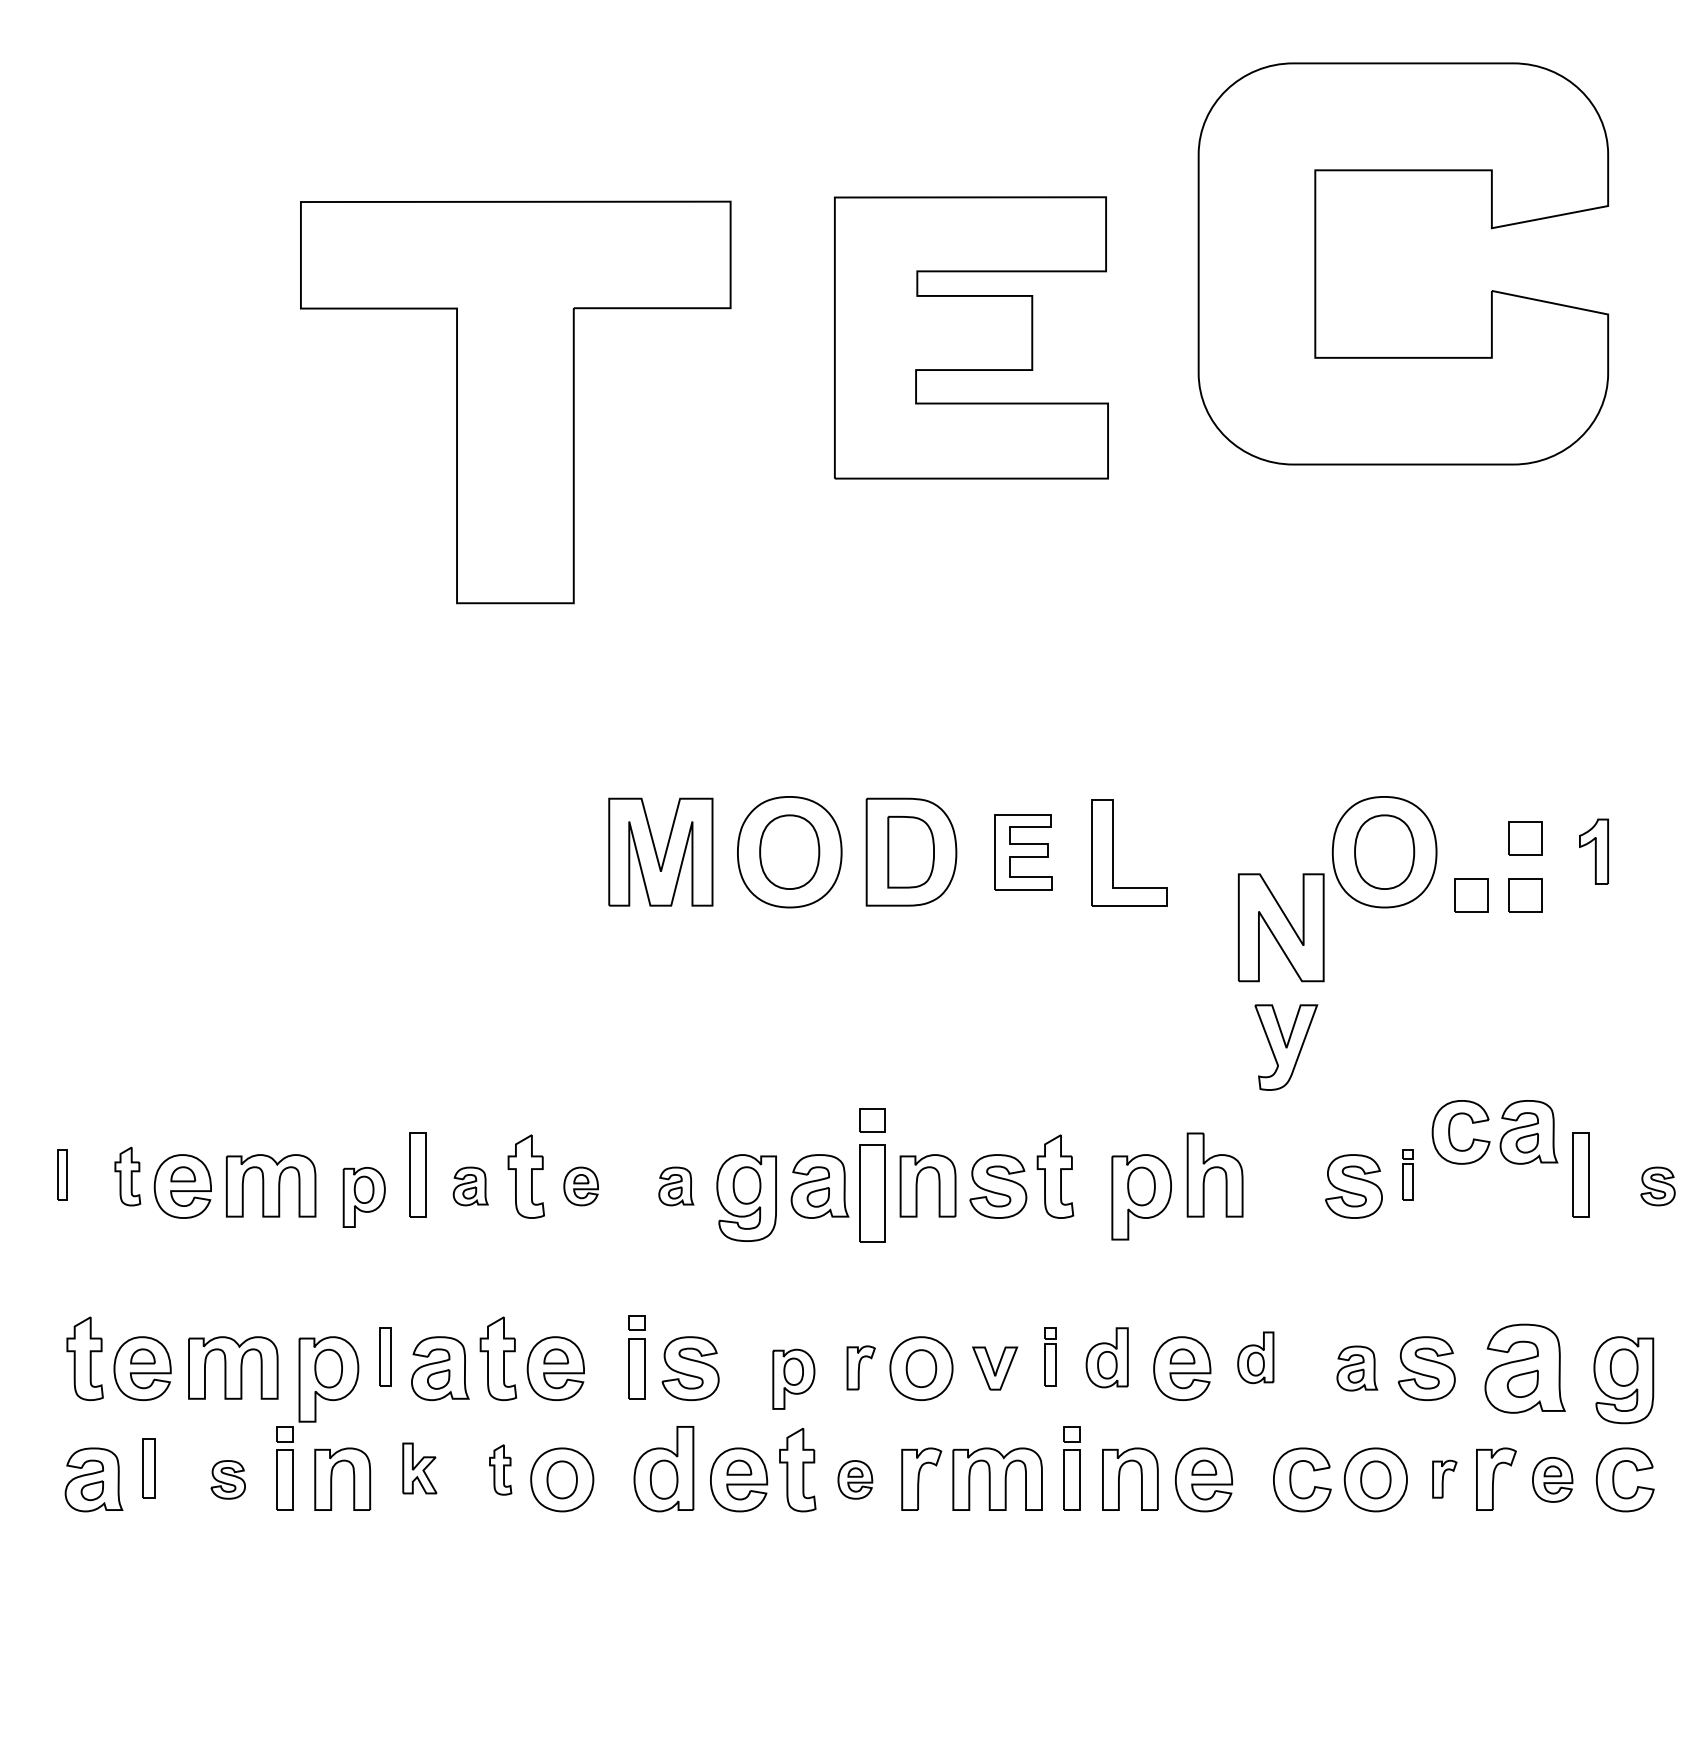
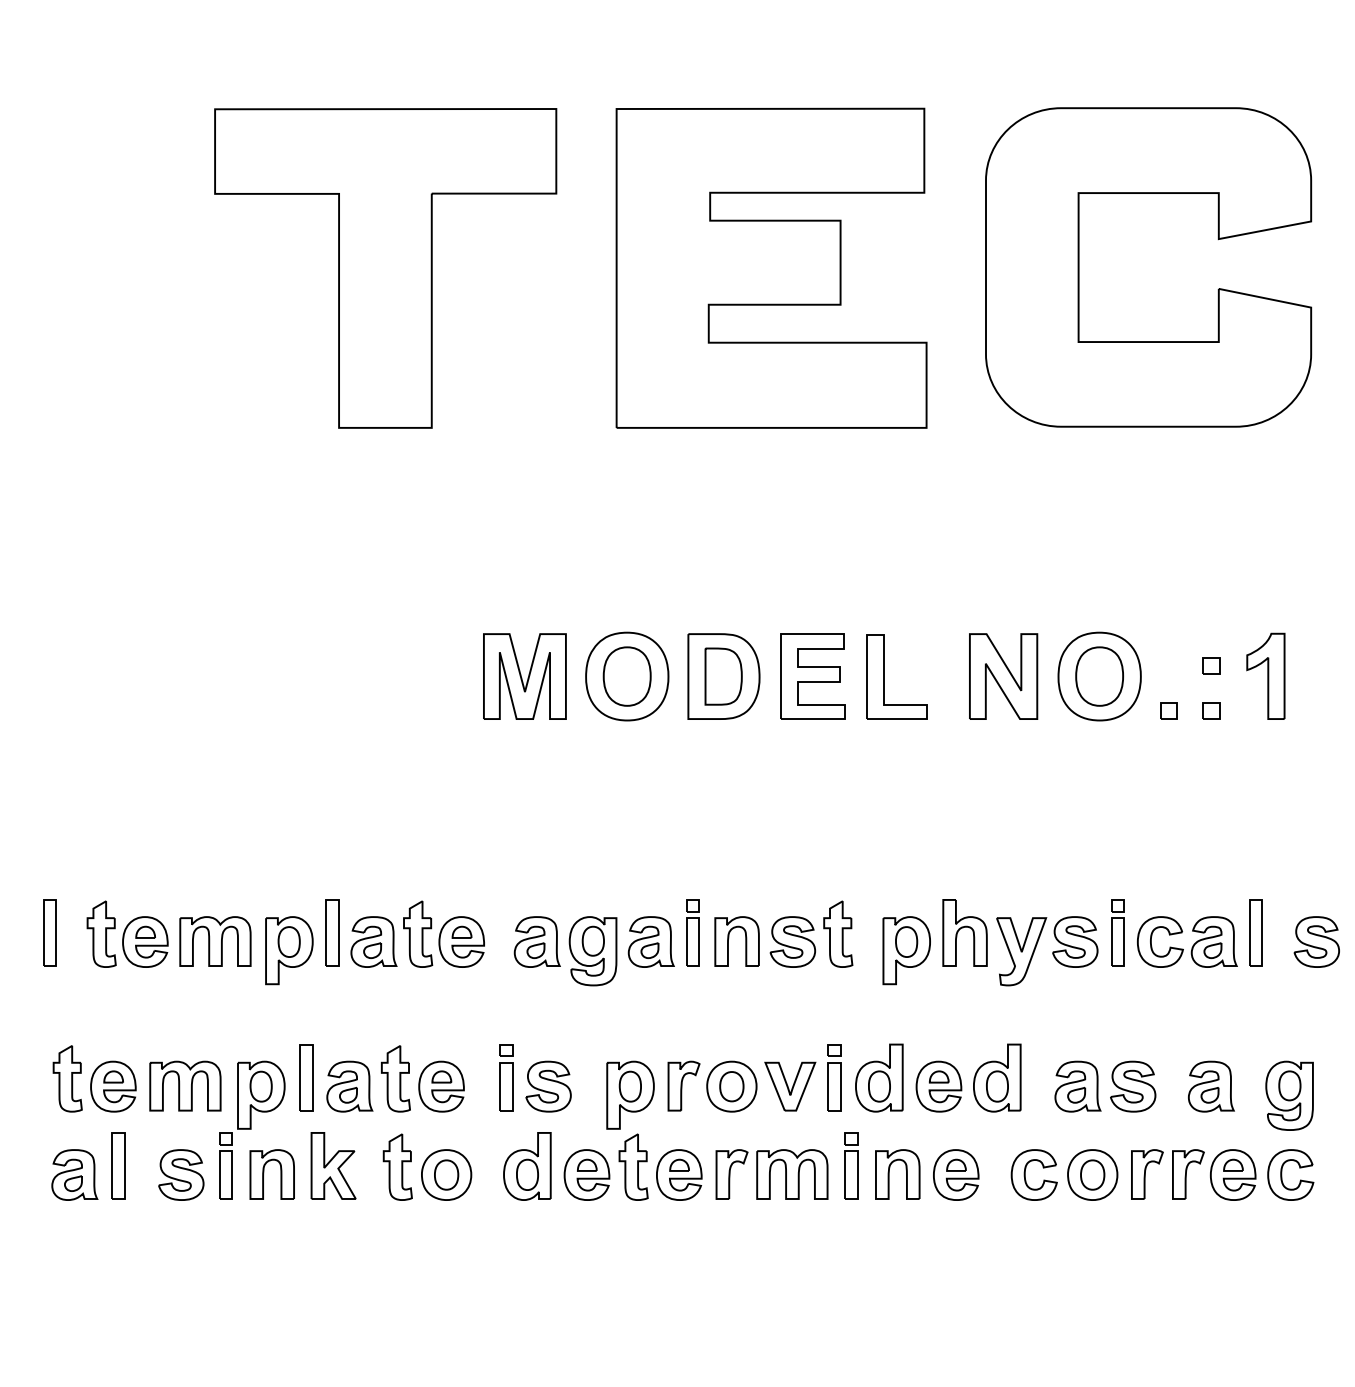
part: (1316, 263) -> (1079, 267), moved
part: (971, 337) -> (771, 267), size x1.43
part: (515, 402) -> (385, 268), moved
part: (1525, 838) -> (1211, 665), size x0.62
part: (1593, 850) -> (1265, 675), size x1.67
part: (1023, 852) -> (812, 676), size x1.43
part: (1471, 894) -> (1168, 710), size x0.62
part: (1525, 894) -> (1211, 710), size x0.62
part: (1281, 927) -> (1003, 676), moved
part: (1286, 1047) -> (1021, 951), moved
part: (1501, 1136) -> (1192, 945), moved
part: (62, 1174) -> (49, 932), size x1.67
part: (871, 1174) -> (692, 932), size x0.62
part: (1407, 1174) -> (1117, 932), size x1.67
part: (127, 1175) -> (101, 933), size x1.43
part: (470, 1185) -> (373, 941), size x1.67
part: (580, 1185) -> (461, 941), size x1.67
part: (675, 1185) -> (536, 941), size x1.67
part: (1657, 1185) -> (1316, 941), size x1.67
part: (364, 1197) -> (289, 950), size x1.43
part: (385, 1357) -> (306, 1077), size x1.43
part: (1050, 1357) -> (834, 1077), size x1.43
part: (1107, 1357) -> (879, 1077), size x1.43
part: (1255, 1357) -> (997, 1077), size x1.67
part: (860, 1367) -> (683, 1085), size x1.43
part: (995, 1368) -> (790, 1086), size x1.43
part: (1356, 1368) -> (1077, 1086), size x1.43
part: (1525, 1368) -> (1211, 1086), size x0.71
part: (793, 1378) -> (630, 1094), size x1.43
part: (149, 1467) -> (118, 1165), size x1.43
part: (419, 1467) -> (333, 1165), size x1.67
part: (500, 1469) -> (397, 1166), size x1.67
part: (228, 1479) -> (181, 1174), size x1.67
part: (855, 1479) -> (679, 1174), size x1.67
part: (1444, 1479) -> (1147, 1174), size x1.67
part: (1551, 1479) -> (1232, 1174), size x1.43

